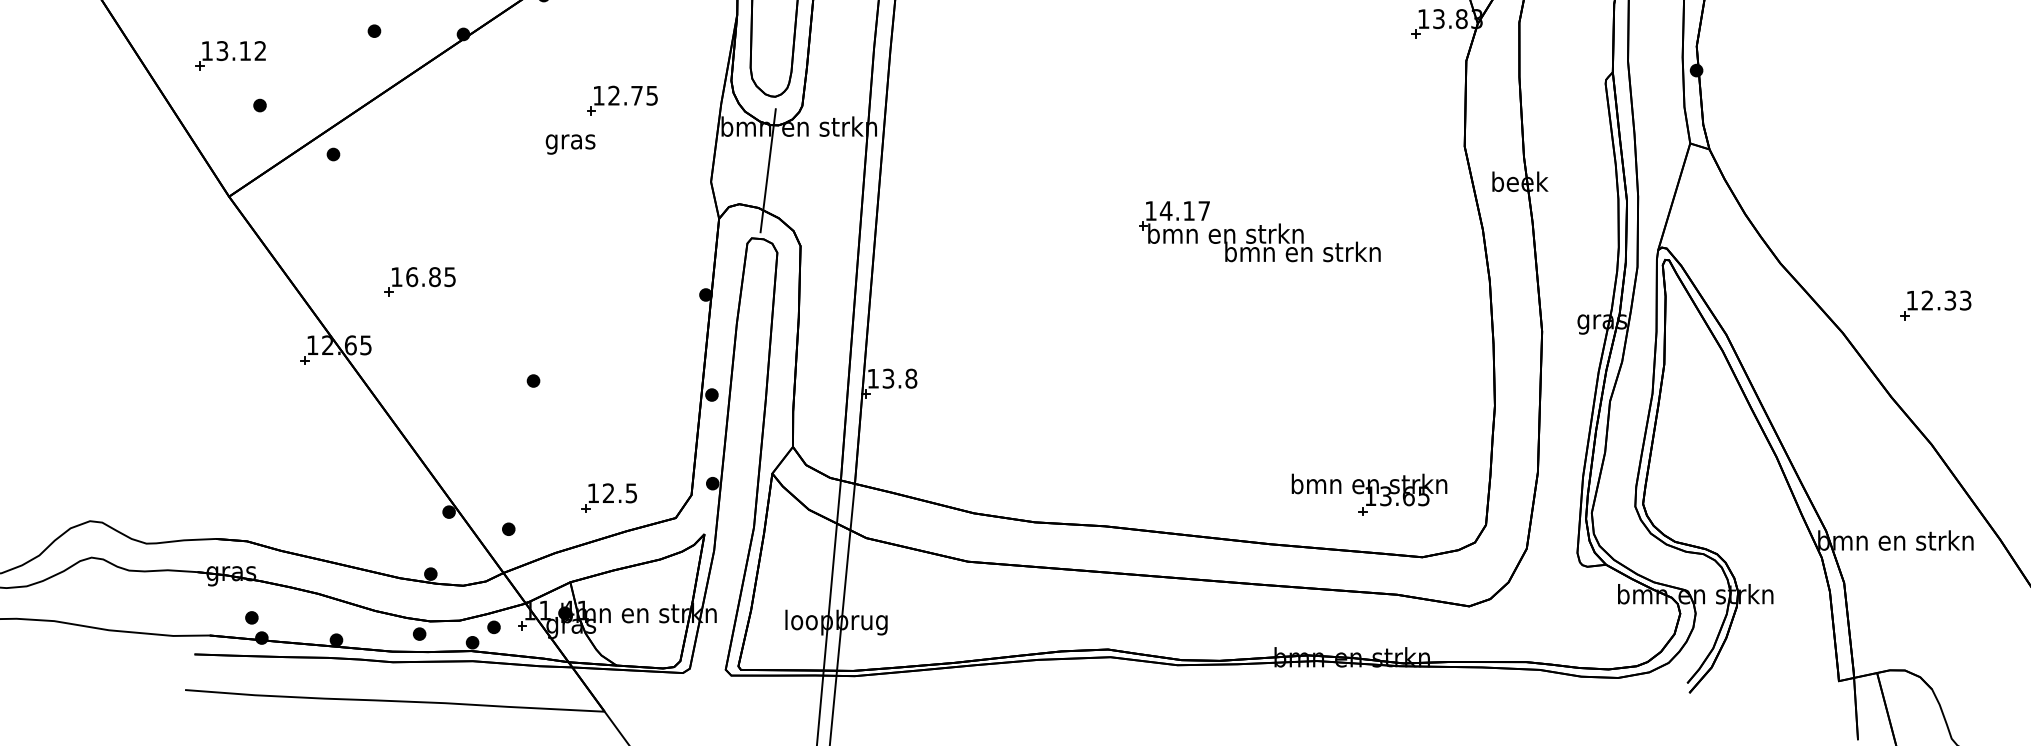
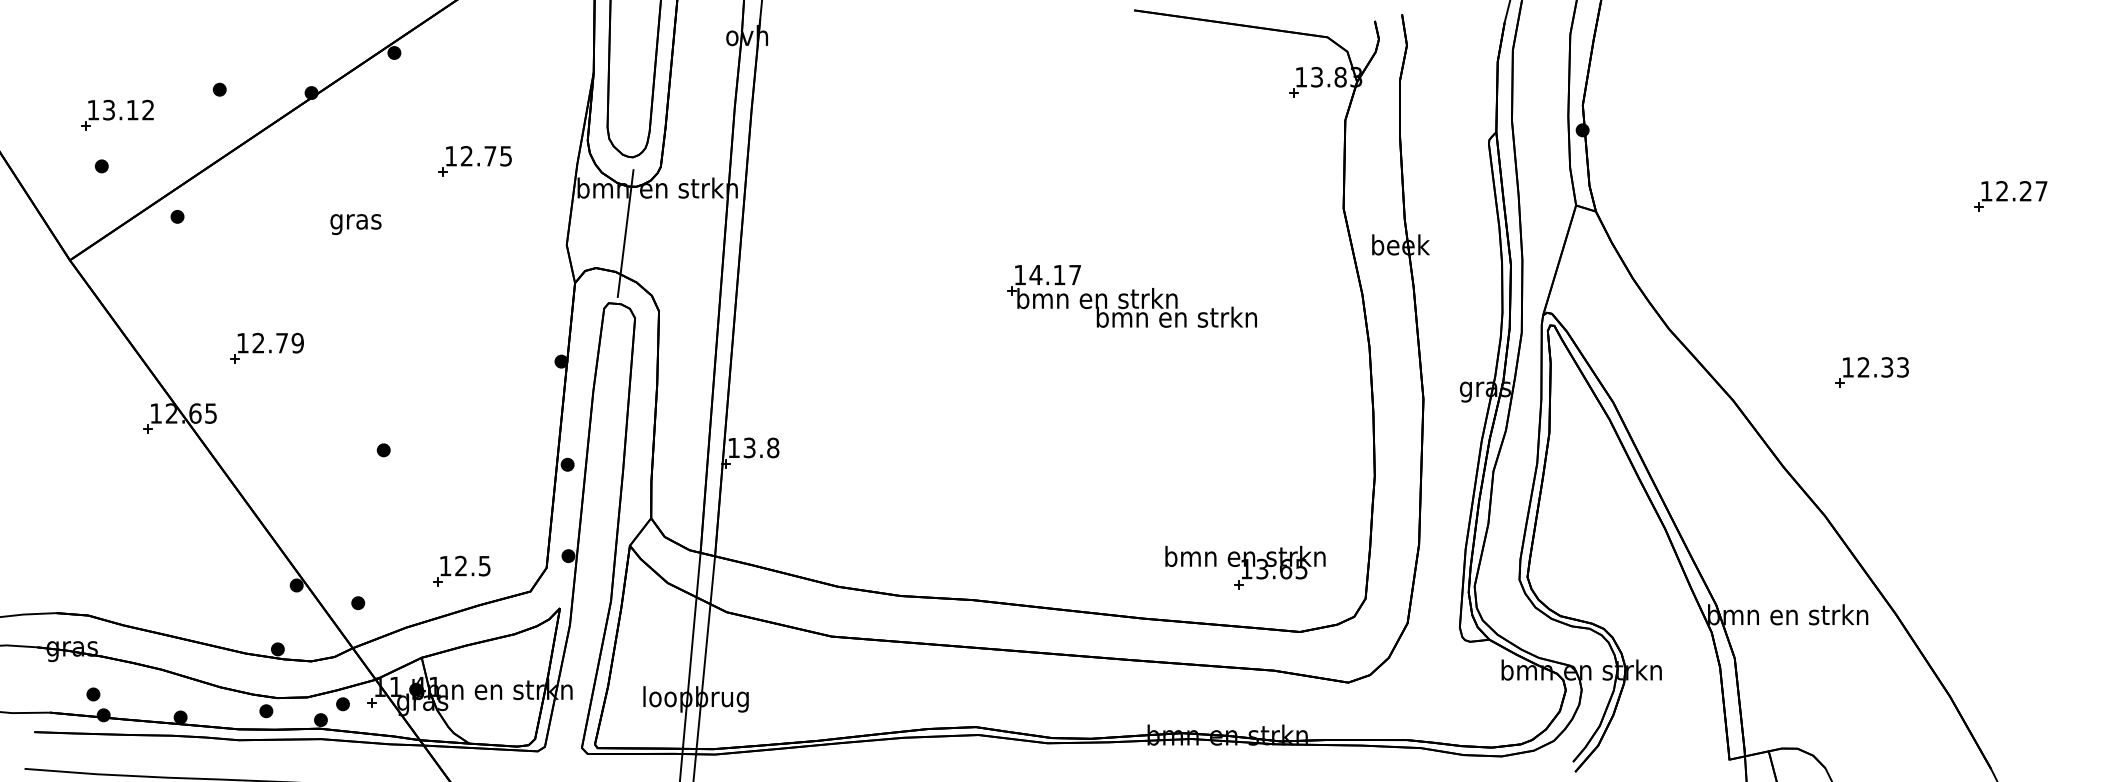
part: (230, 55) -> (117, 114), moved
text: (570, 144) -> (355, 224), moved
text: (430, 276) -> (277, 342), 16.85 -> 12.79
part: (1935, 305) -> (1871, 372), moved

